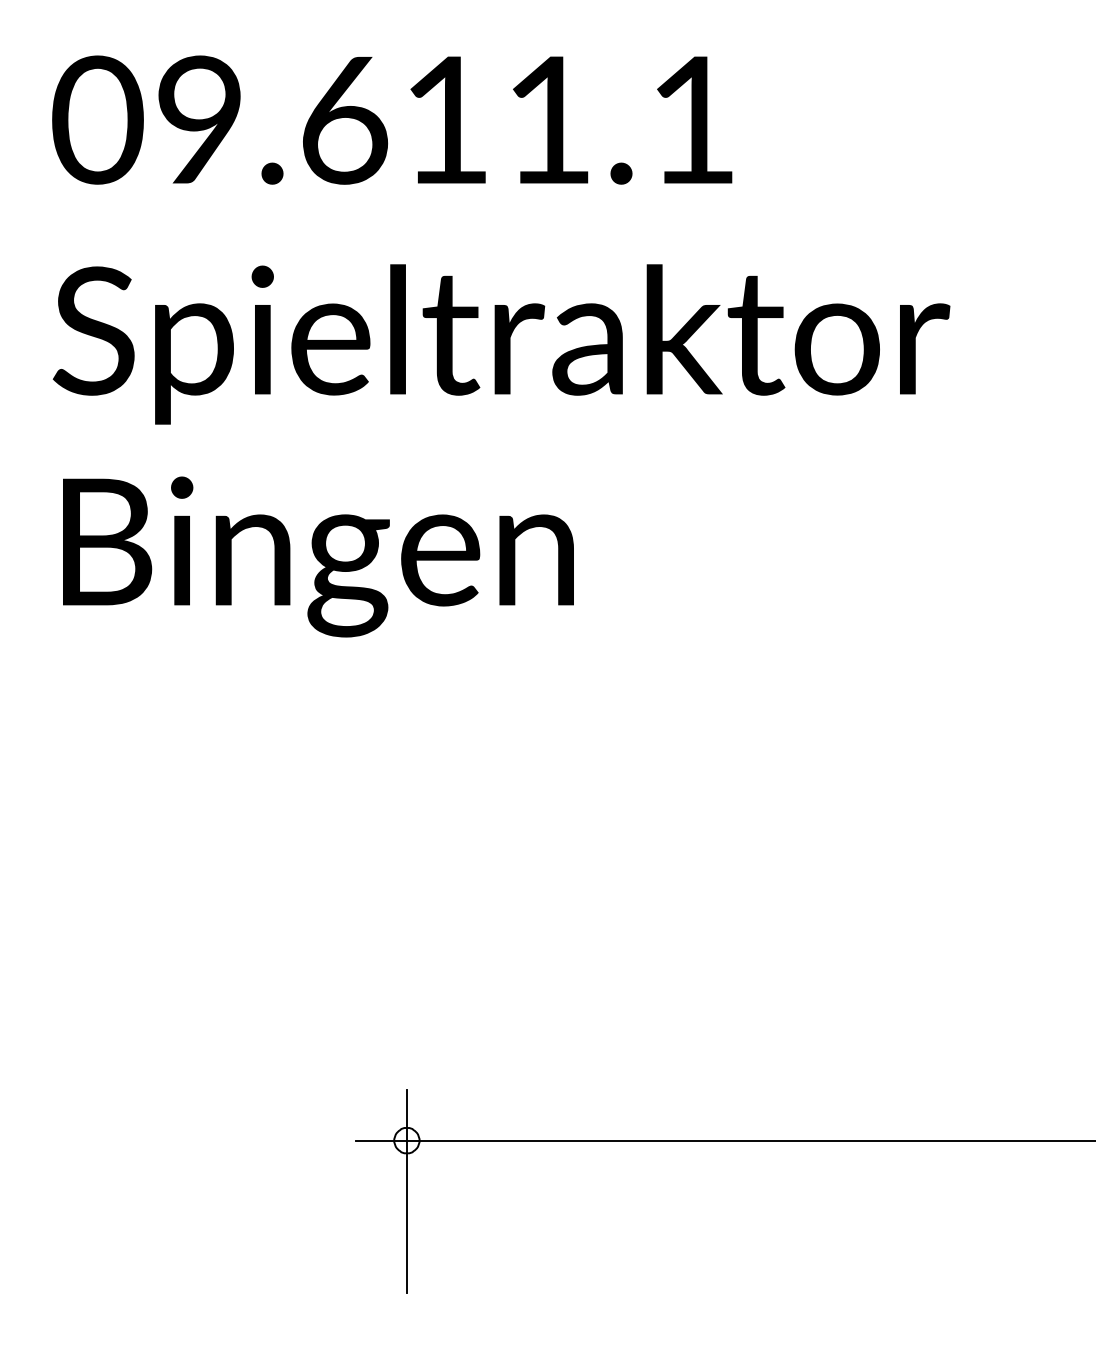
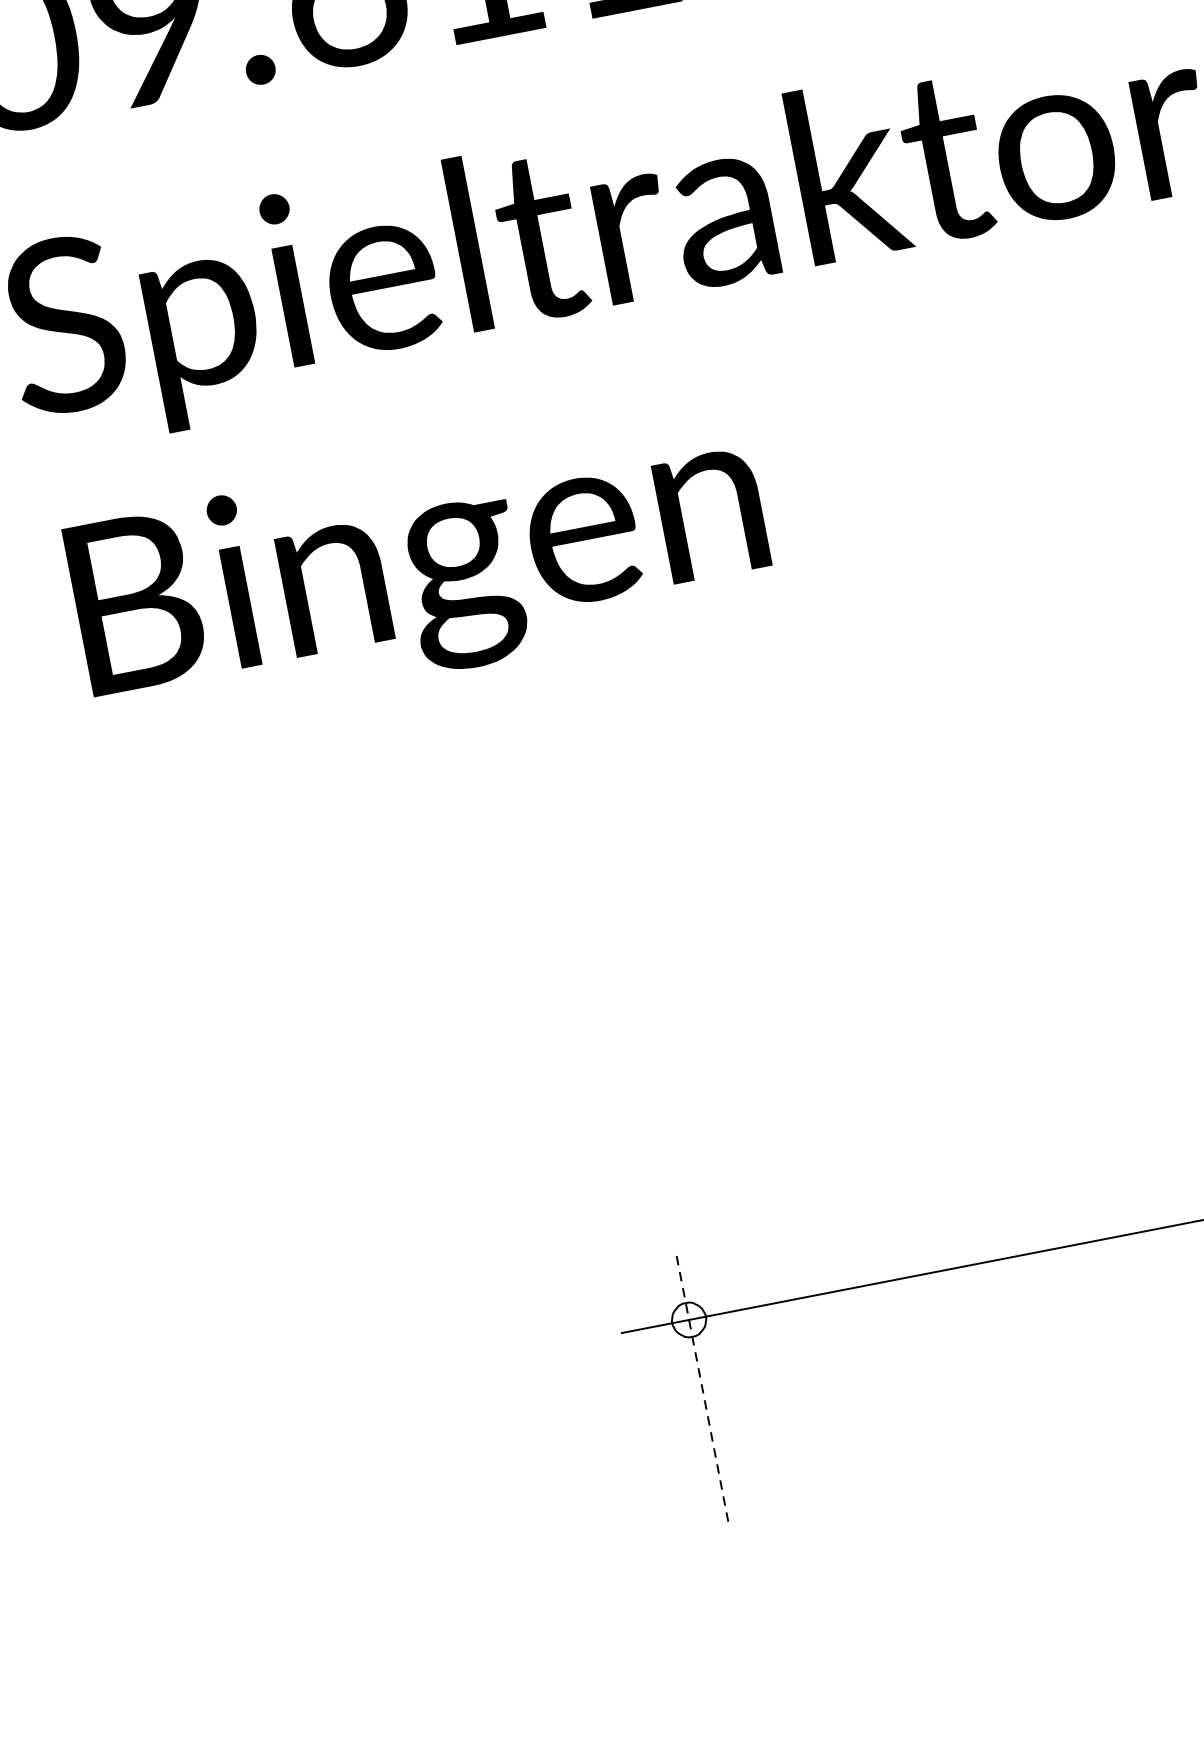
line: (406, 1190) -> (701, 1386), solid -> dashed

